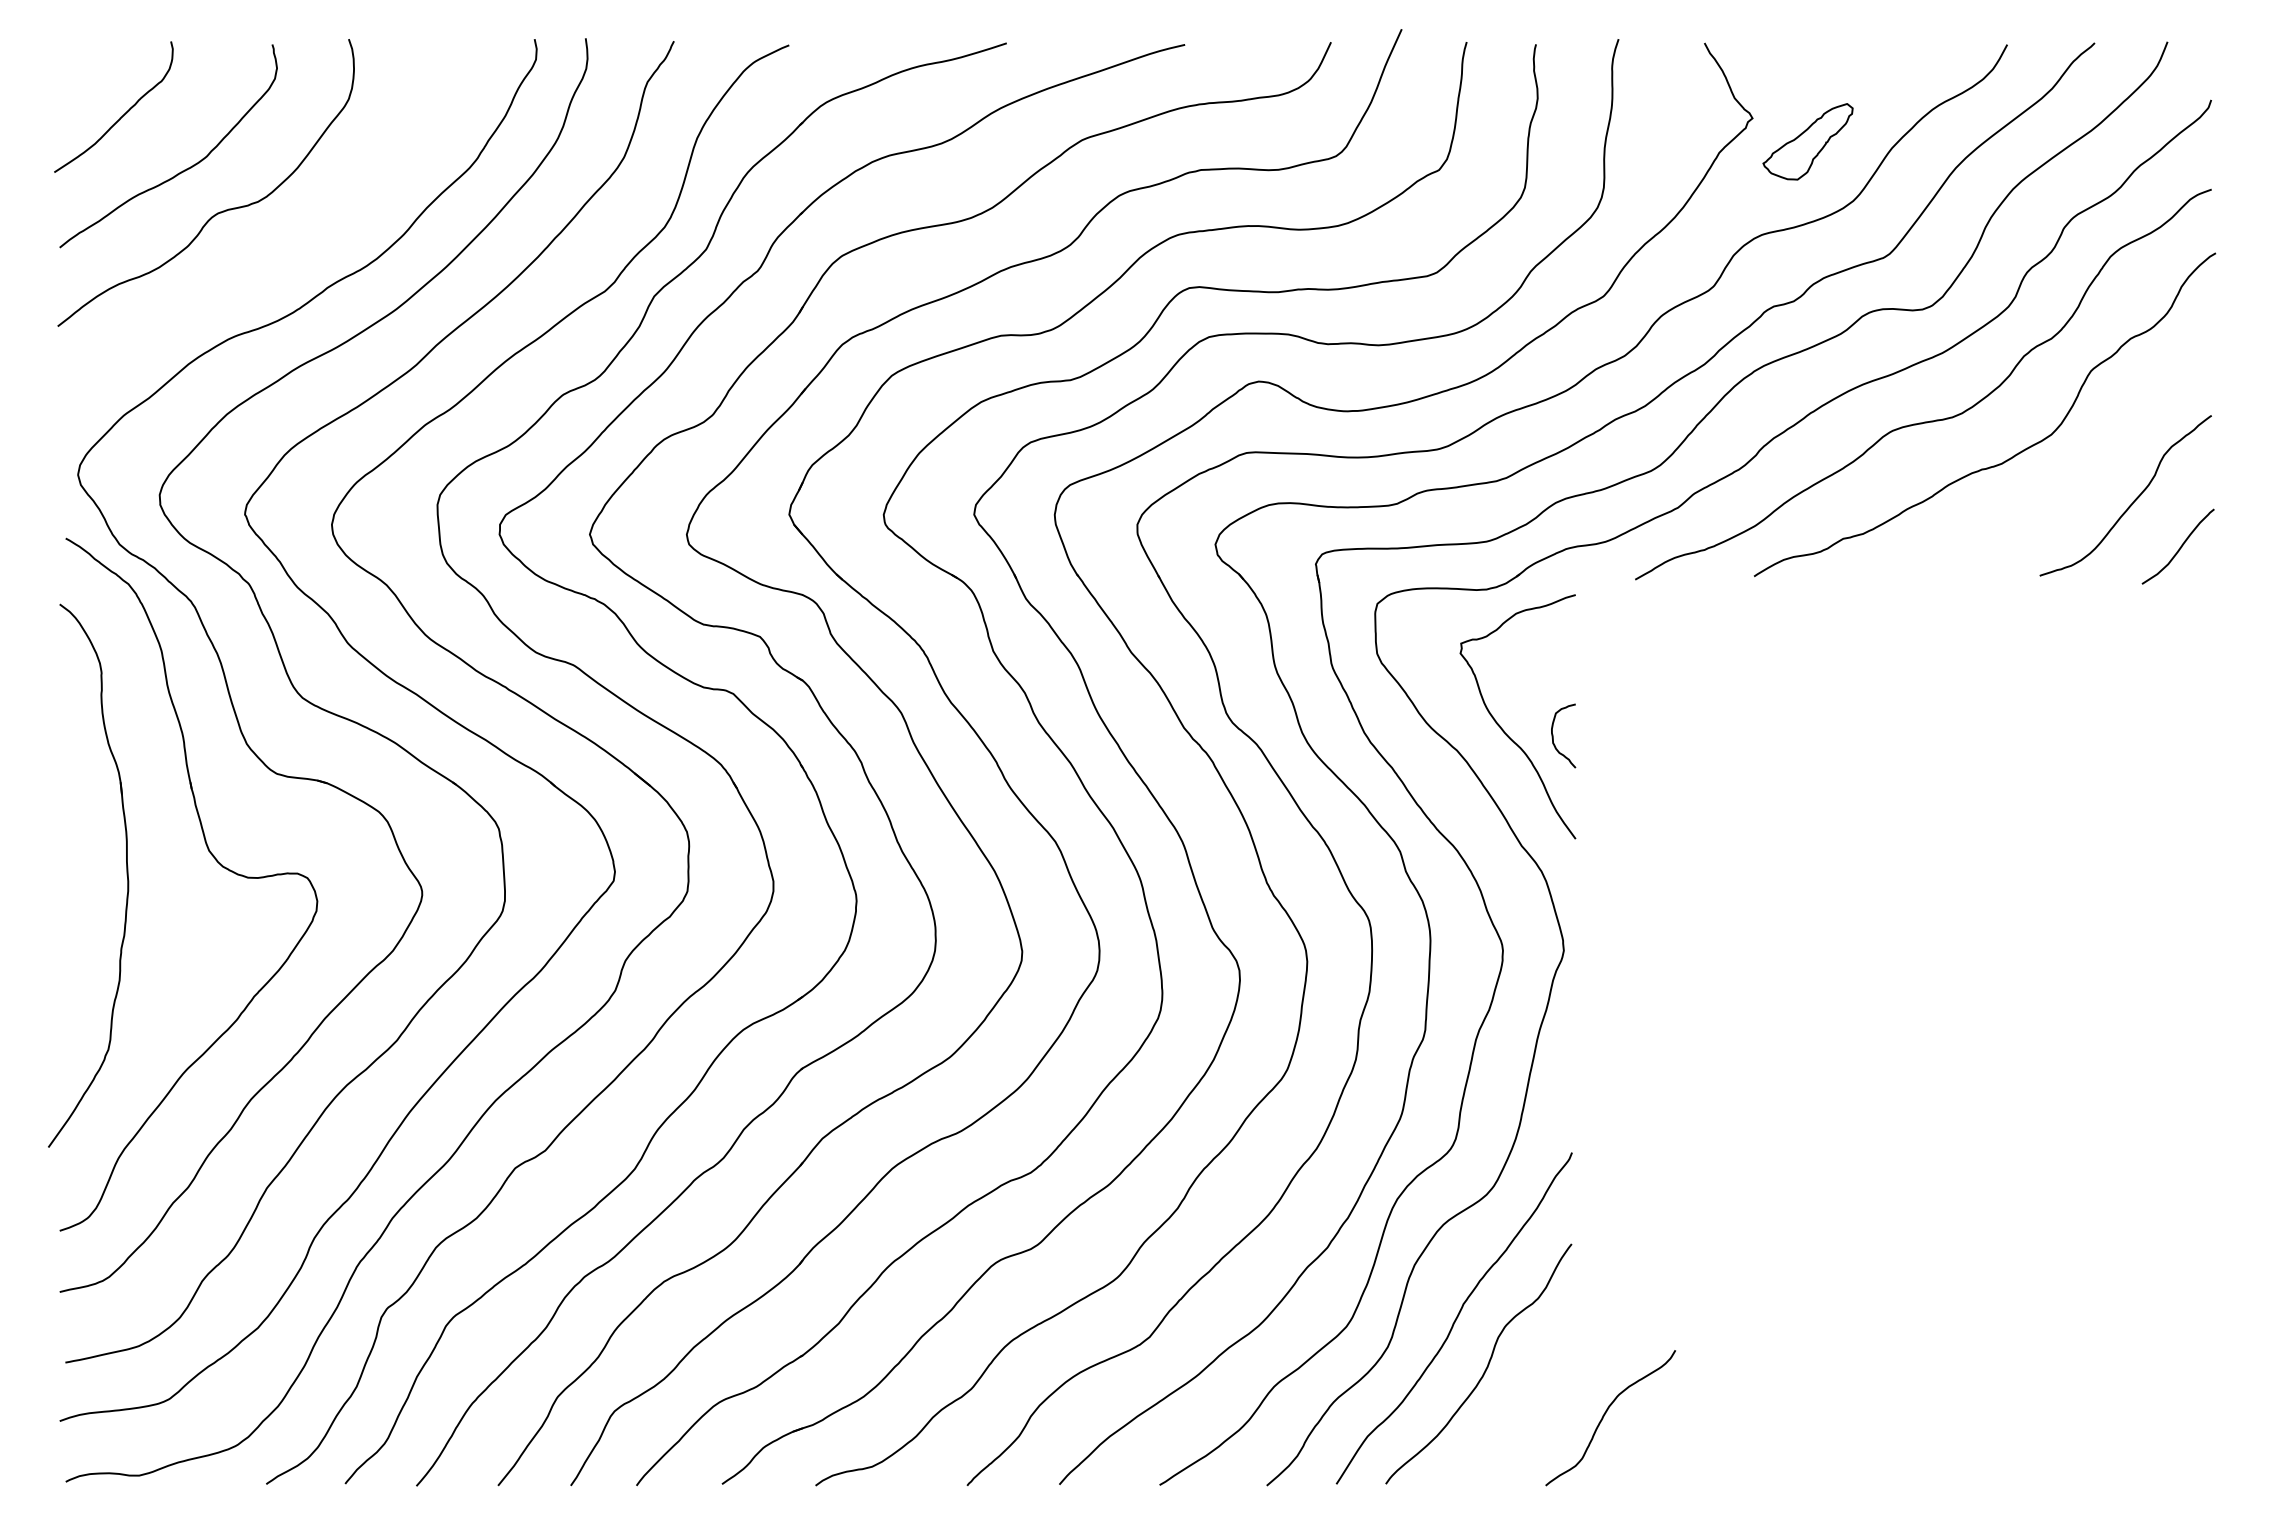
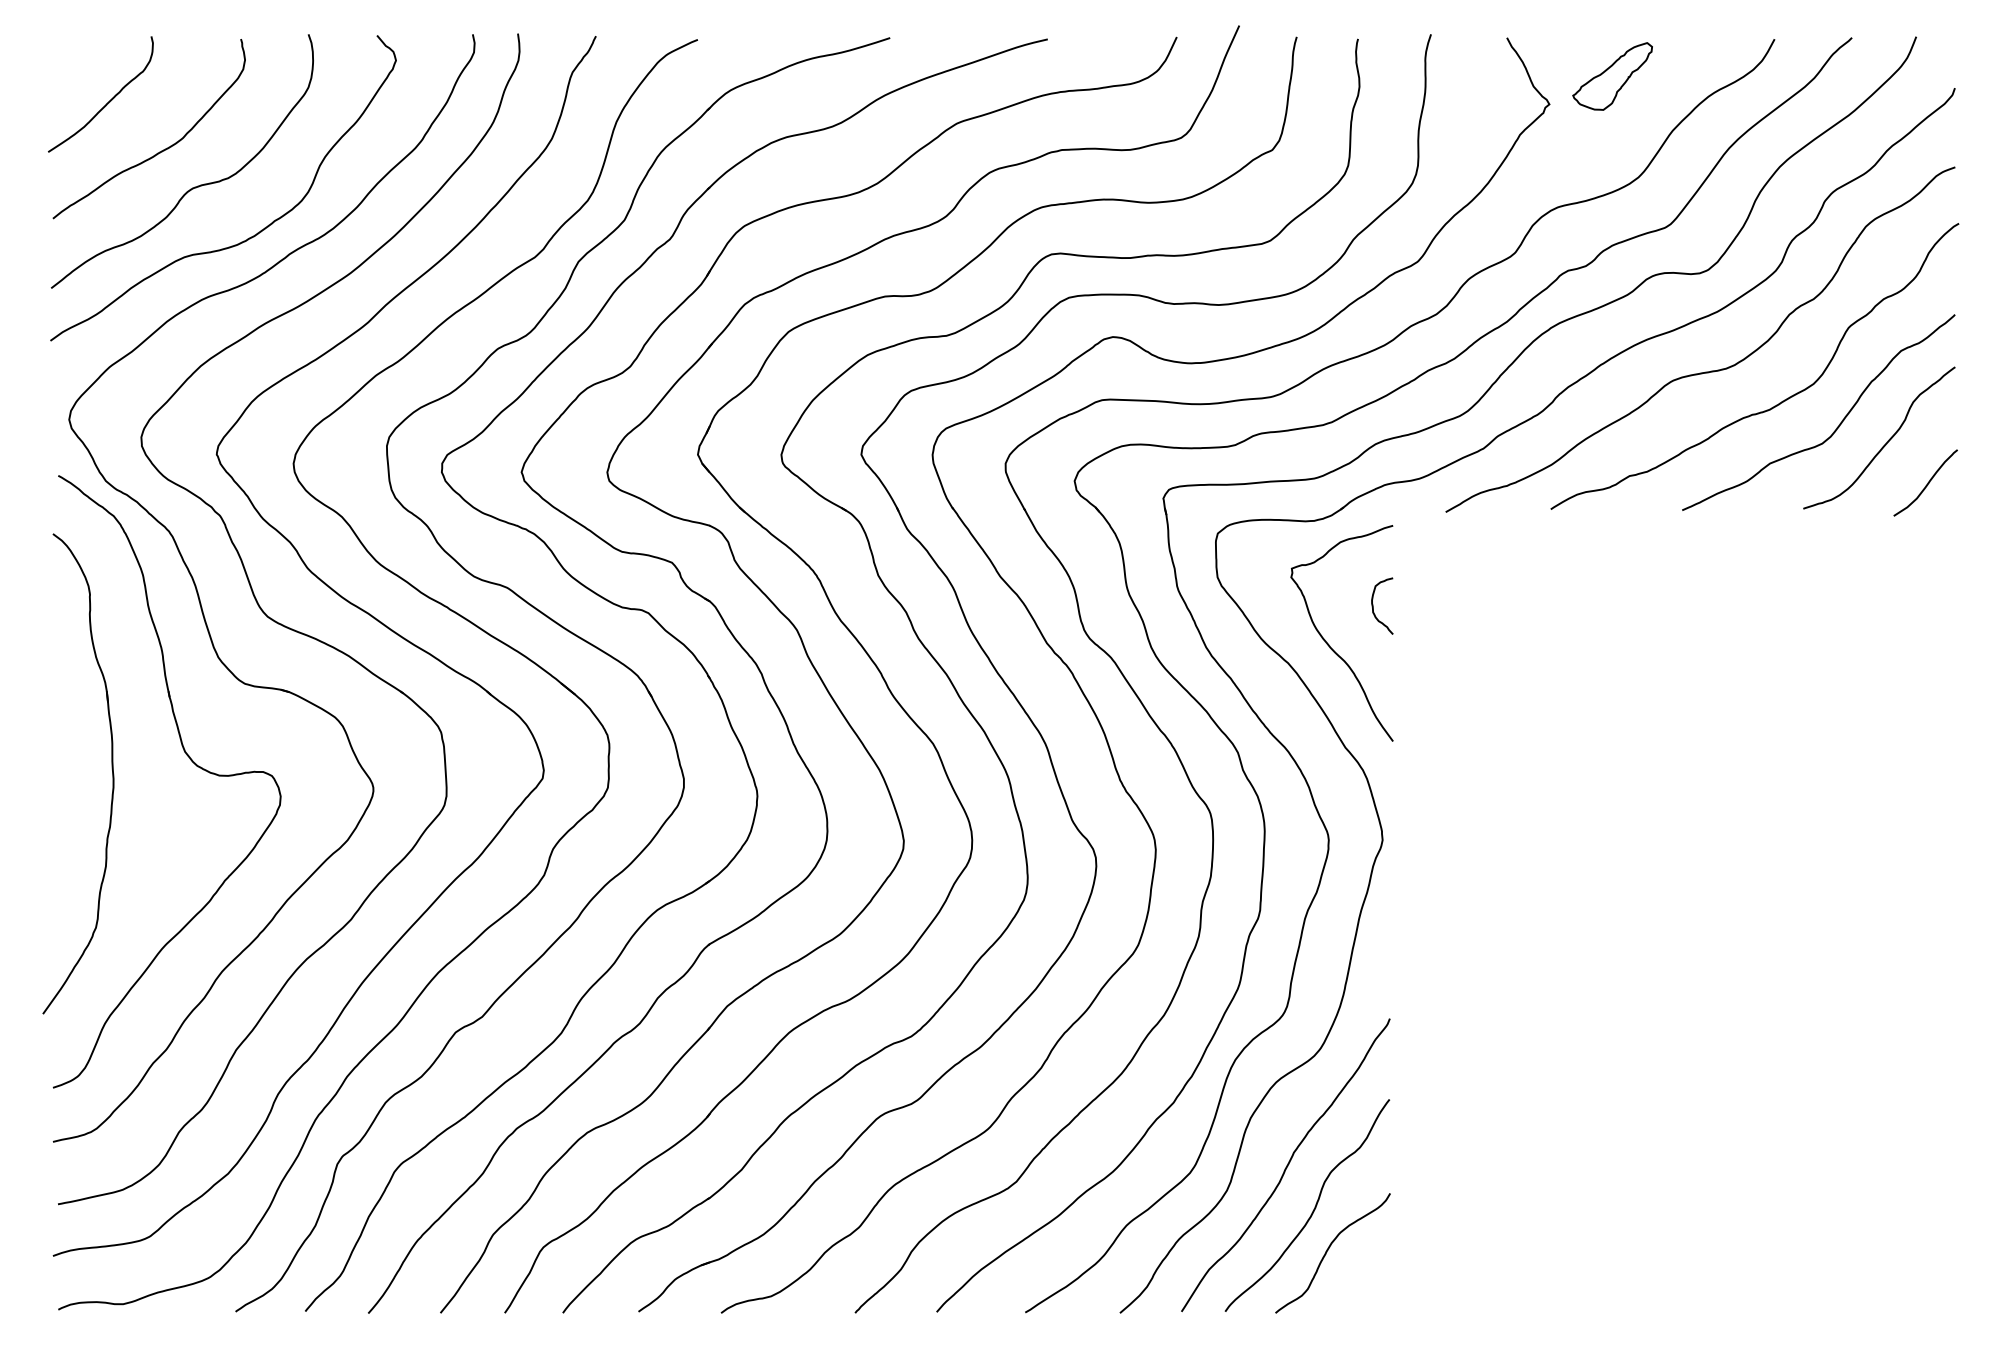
part: (1807, 141) -> (1612, 76), moved
curve: (280, 269) -> (248, 237), added
curve: (2078, 482) -> (1837, 426), added
curve: (1553, 735) -> (1373, 605), moved
curve: (1604, 1416) -> (1327, 1251), moved

